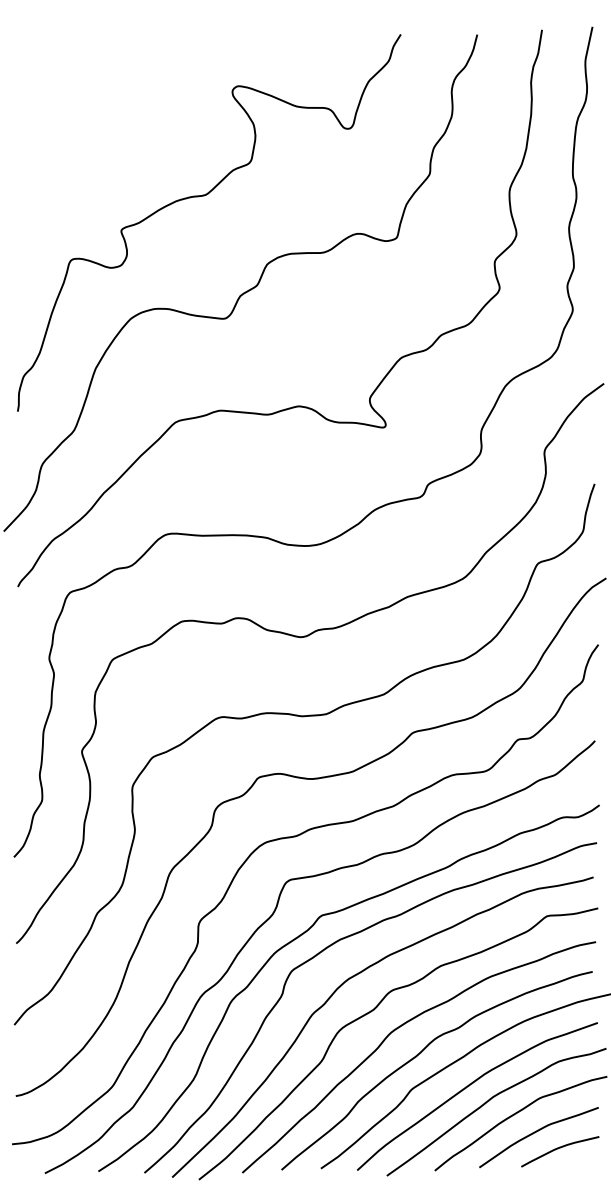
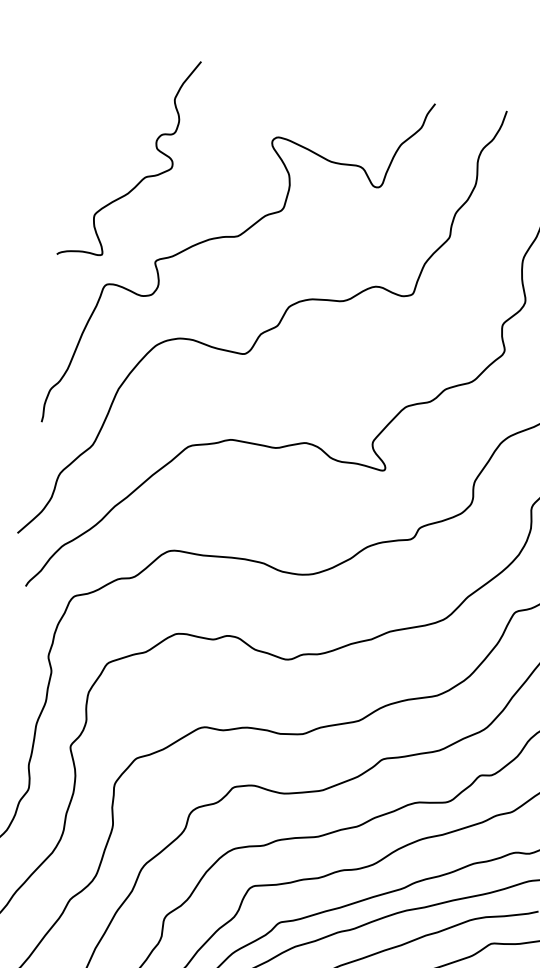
curve: (101, 141) -> (144, 176), added

